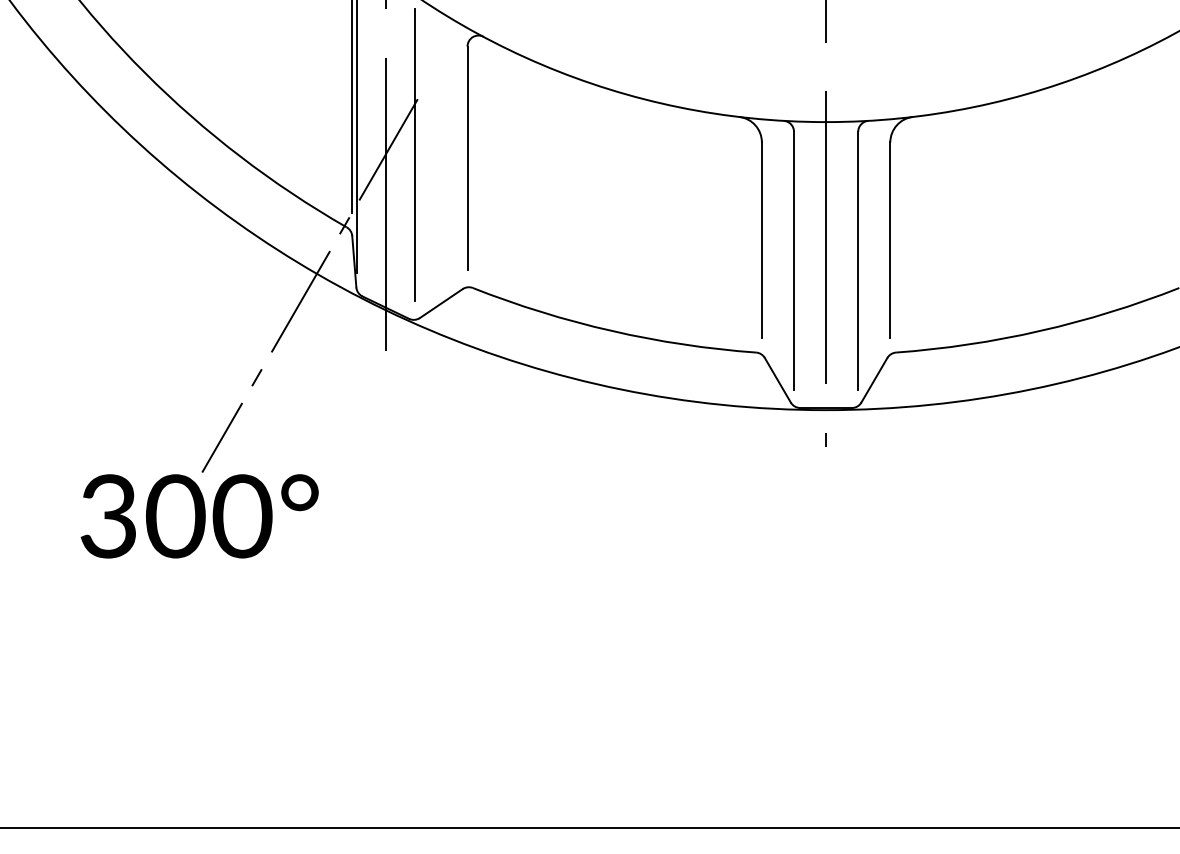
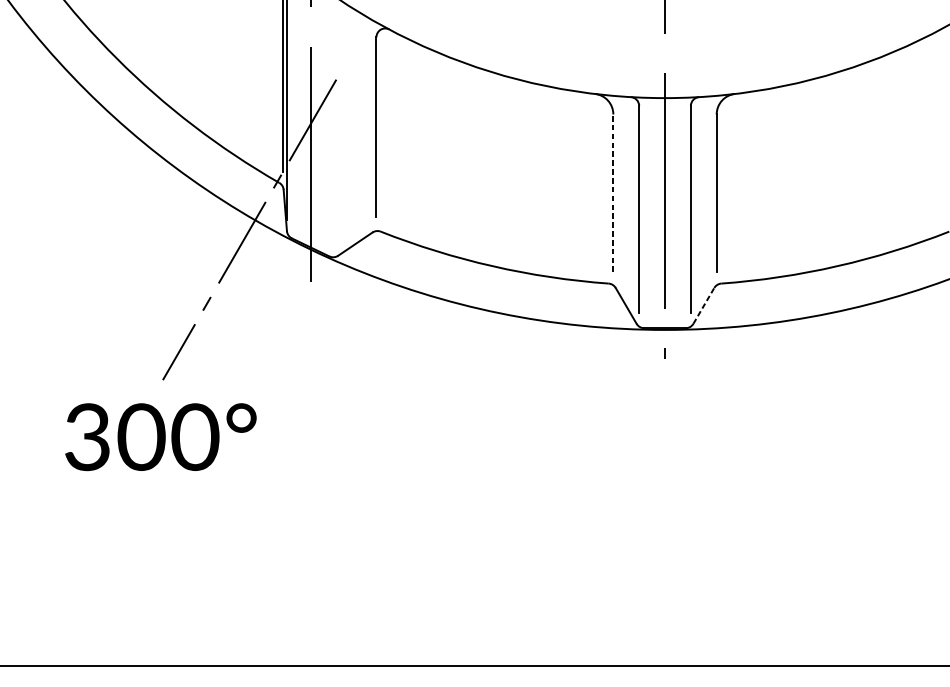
line: (414, 154) -> (333, 124), removed
line: (761, 240) -> (613, 193), solid -> dashed
line: (874, 380) -> (703, 306), solid -> dashed
text: (199, 516) -> (160, 437), moved

